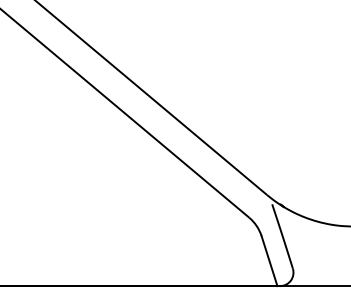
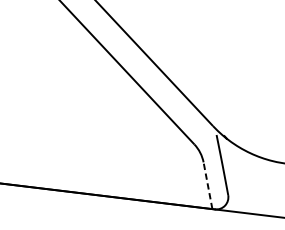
line: (269, 260) -> (208, 185), solid -> dashed

